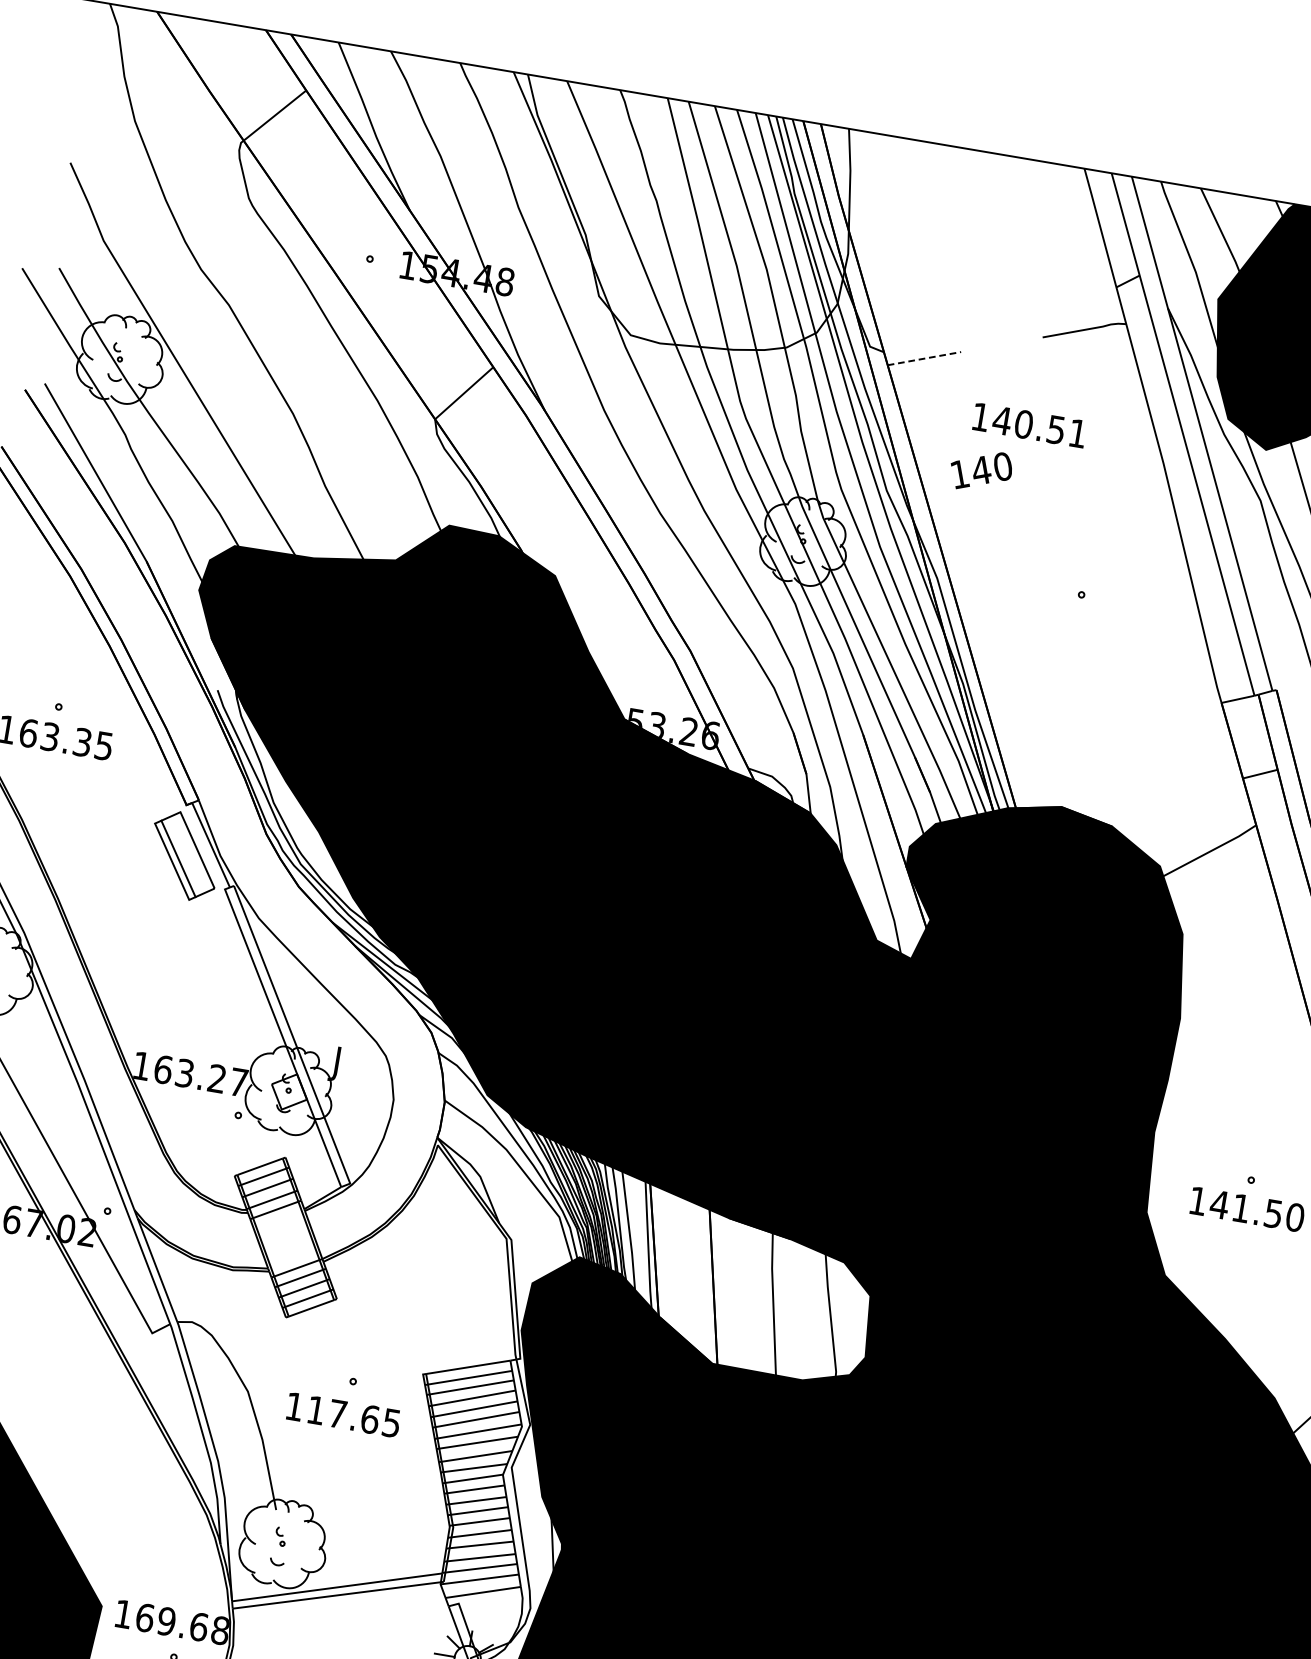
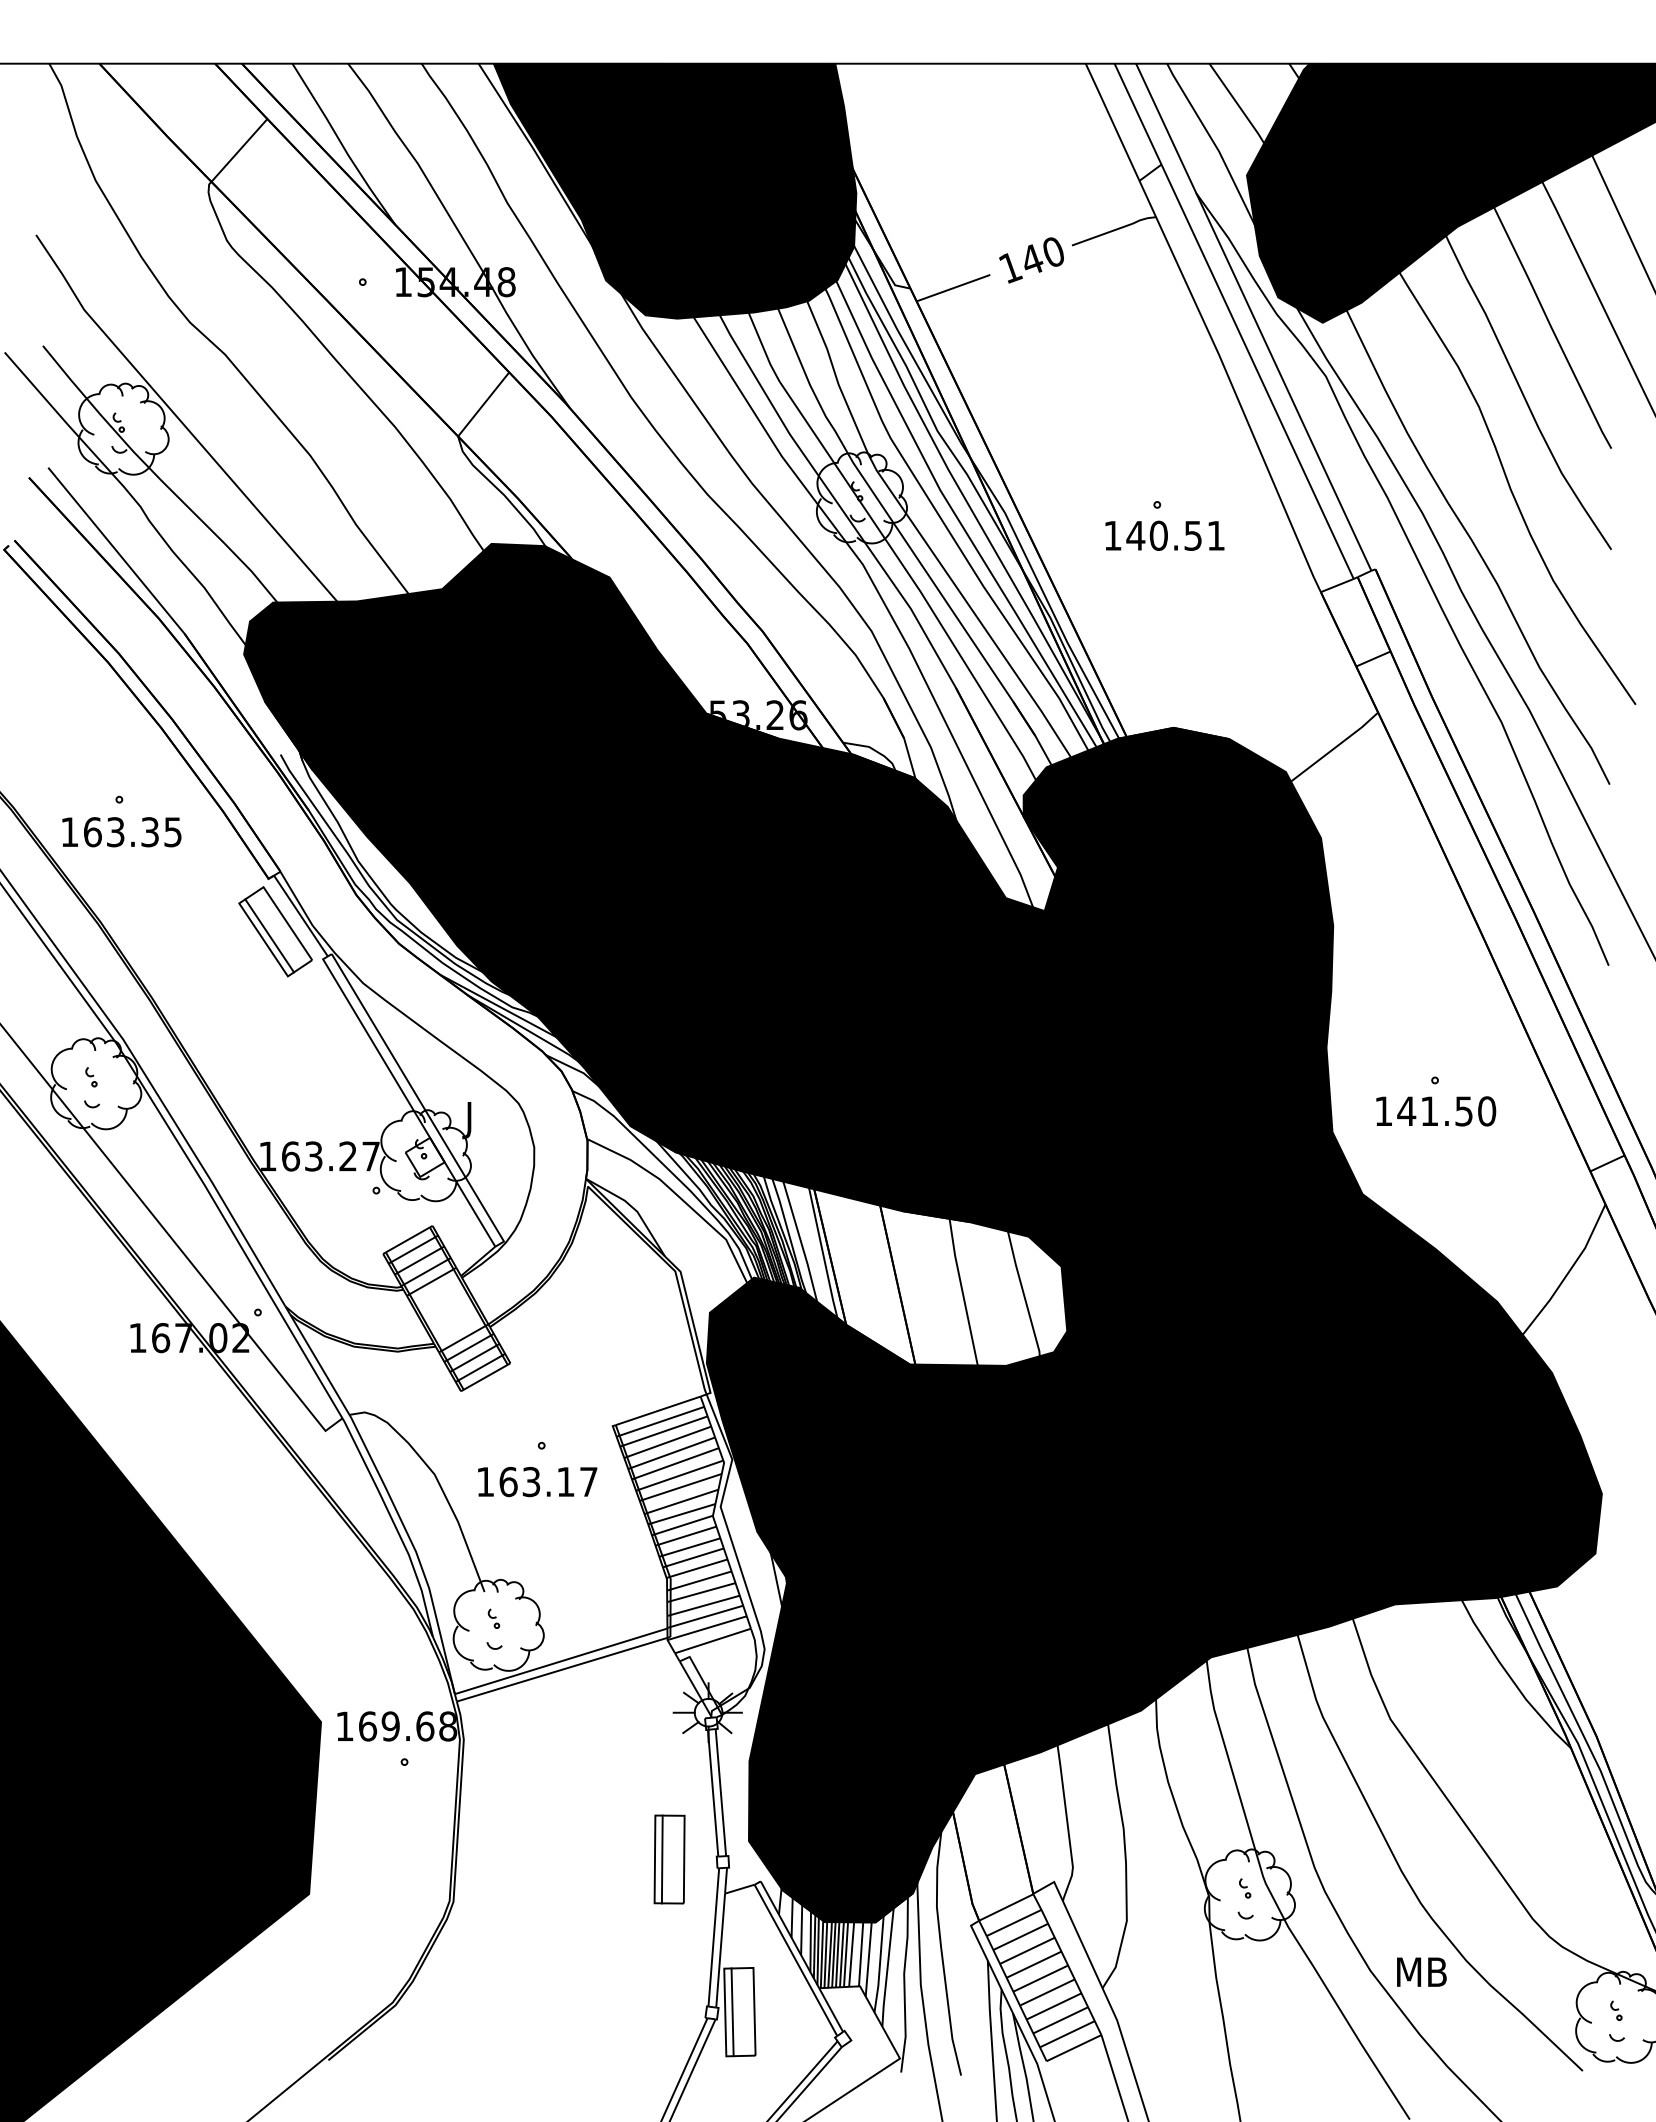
fill: (677, 222) -> (674, 190), added
line: (924, 358) -> (953, 287), dashed -> solid
text: (1029, 425) -> (1164, 535), moved
text: (980, 471) -> (1031, 260), moved
text: (353, 1416) -> (548, 1481), 117.65 -> 163.17

